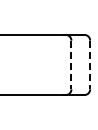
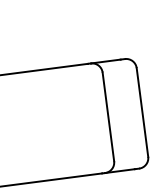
line: (71, 65) -> (108, 117), dashed -> solid
line: (90, 65) -> (143, 113), dashed -> solid

